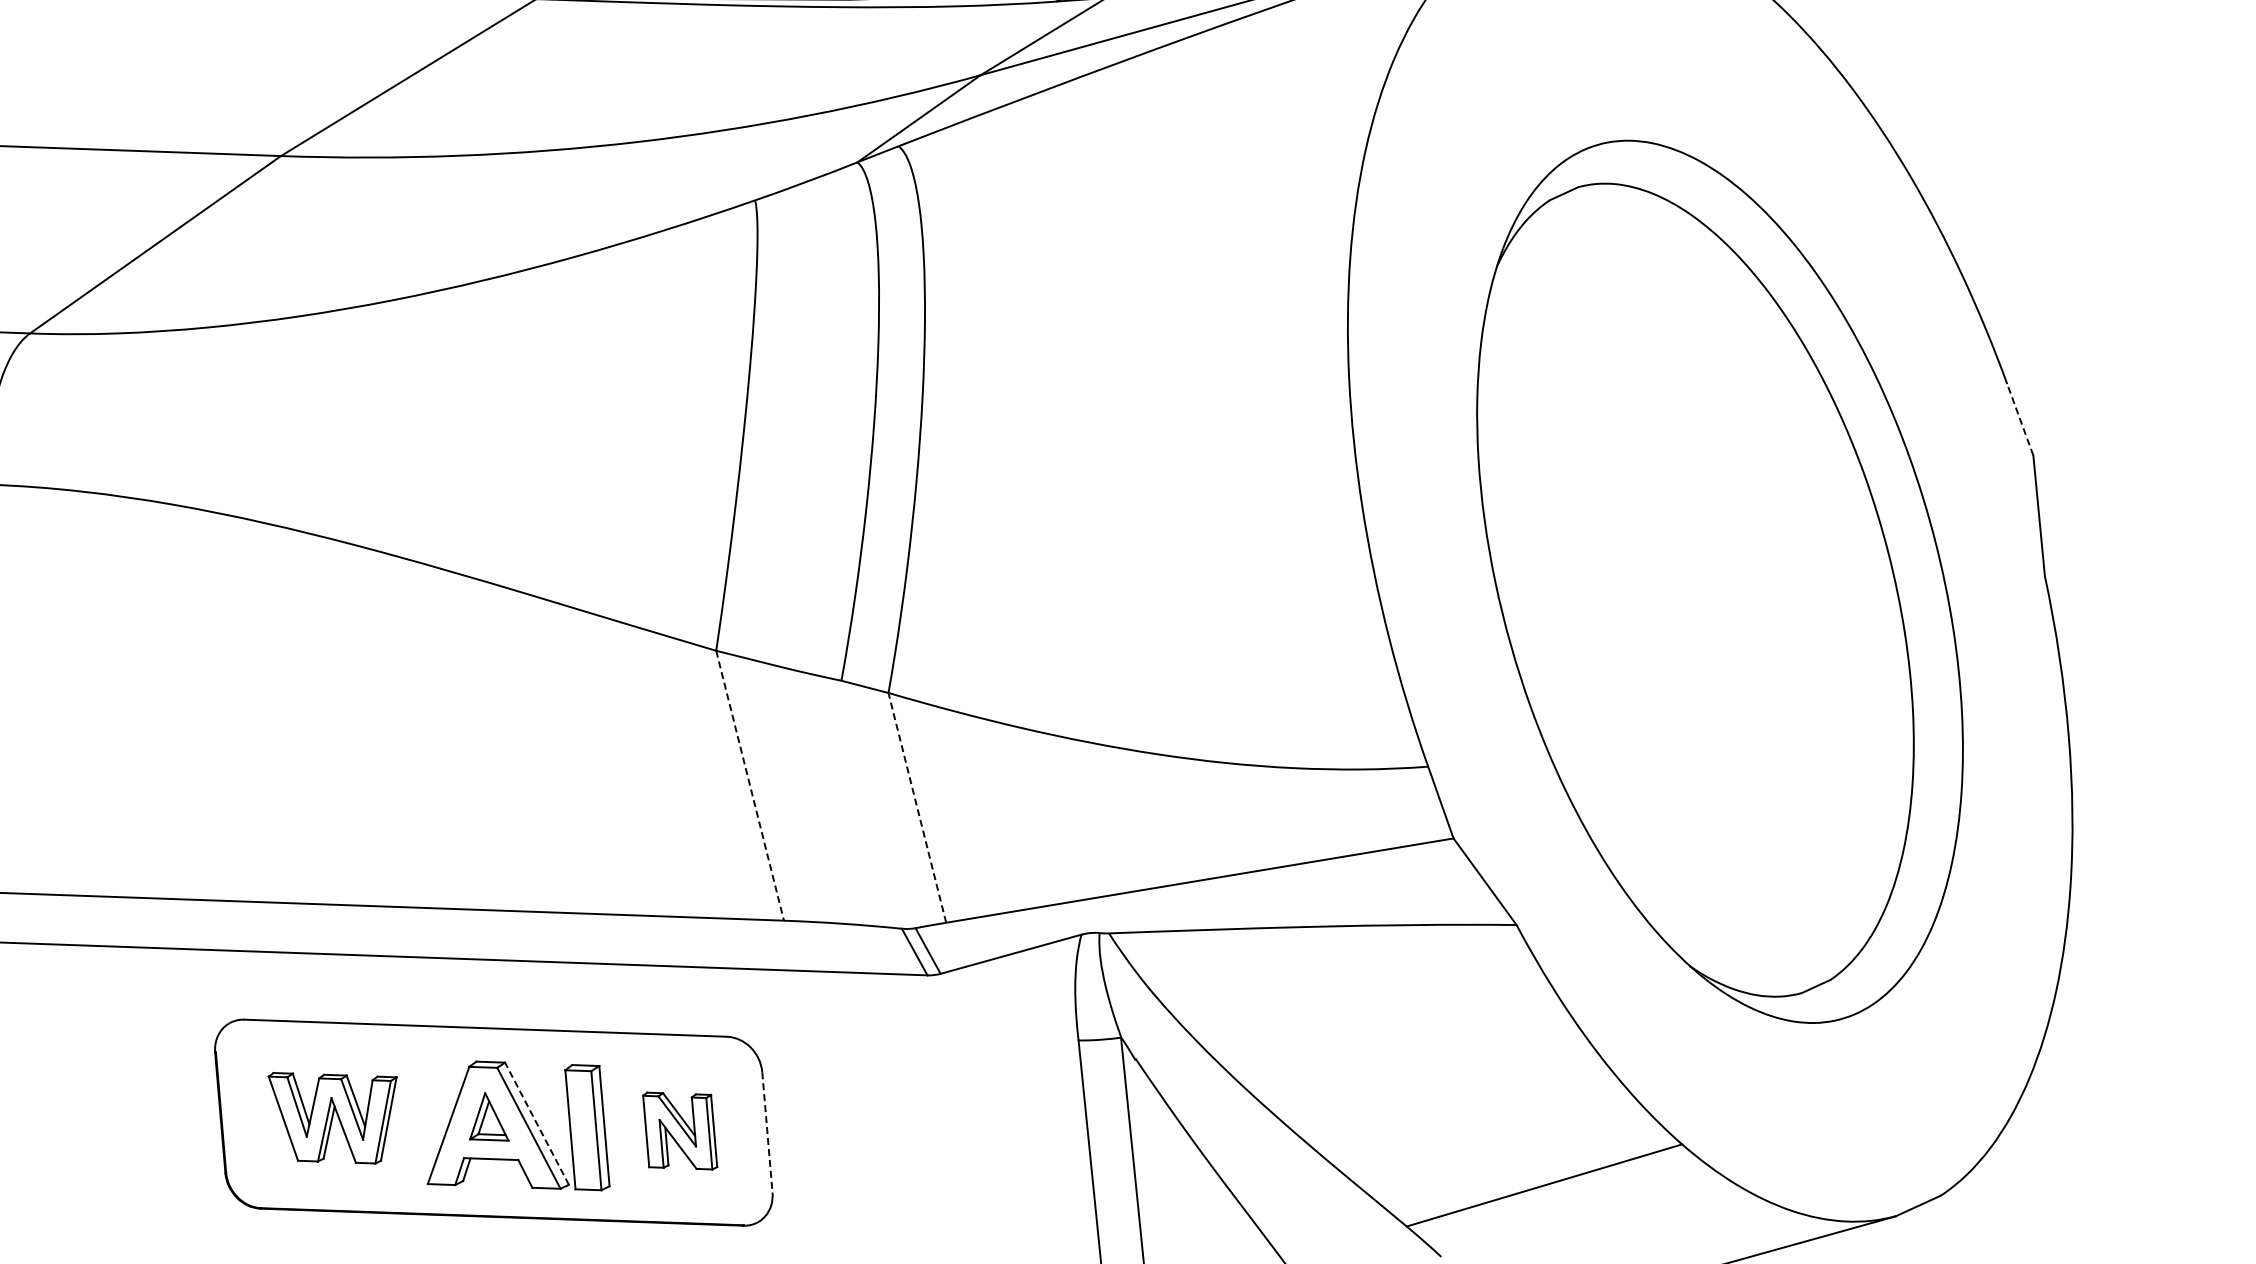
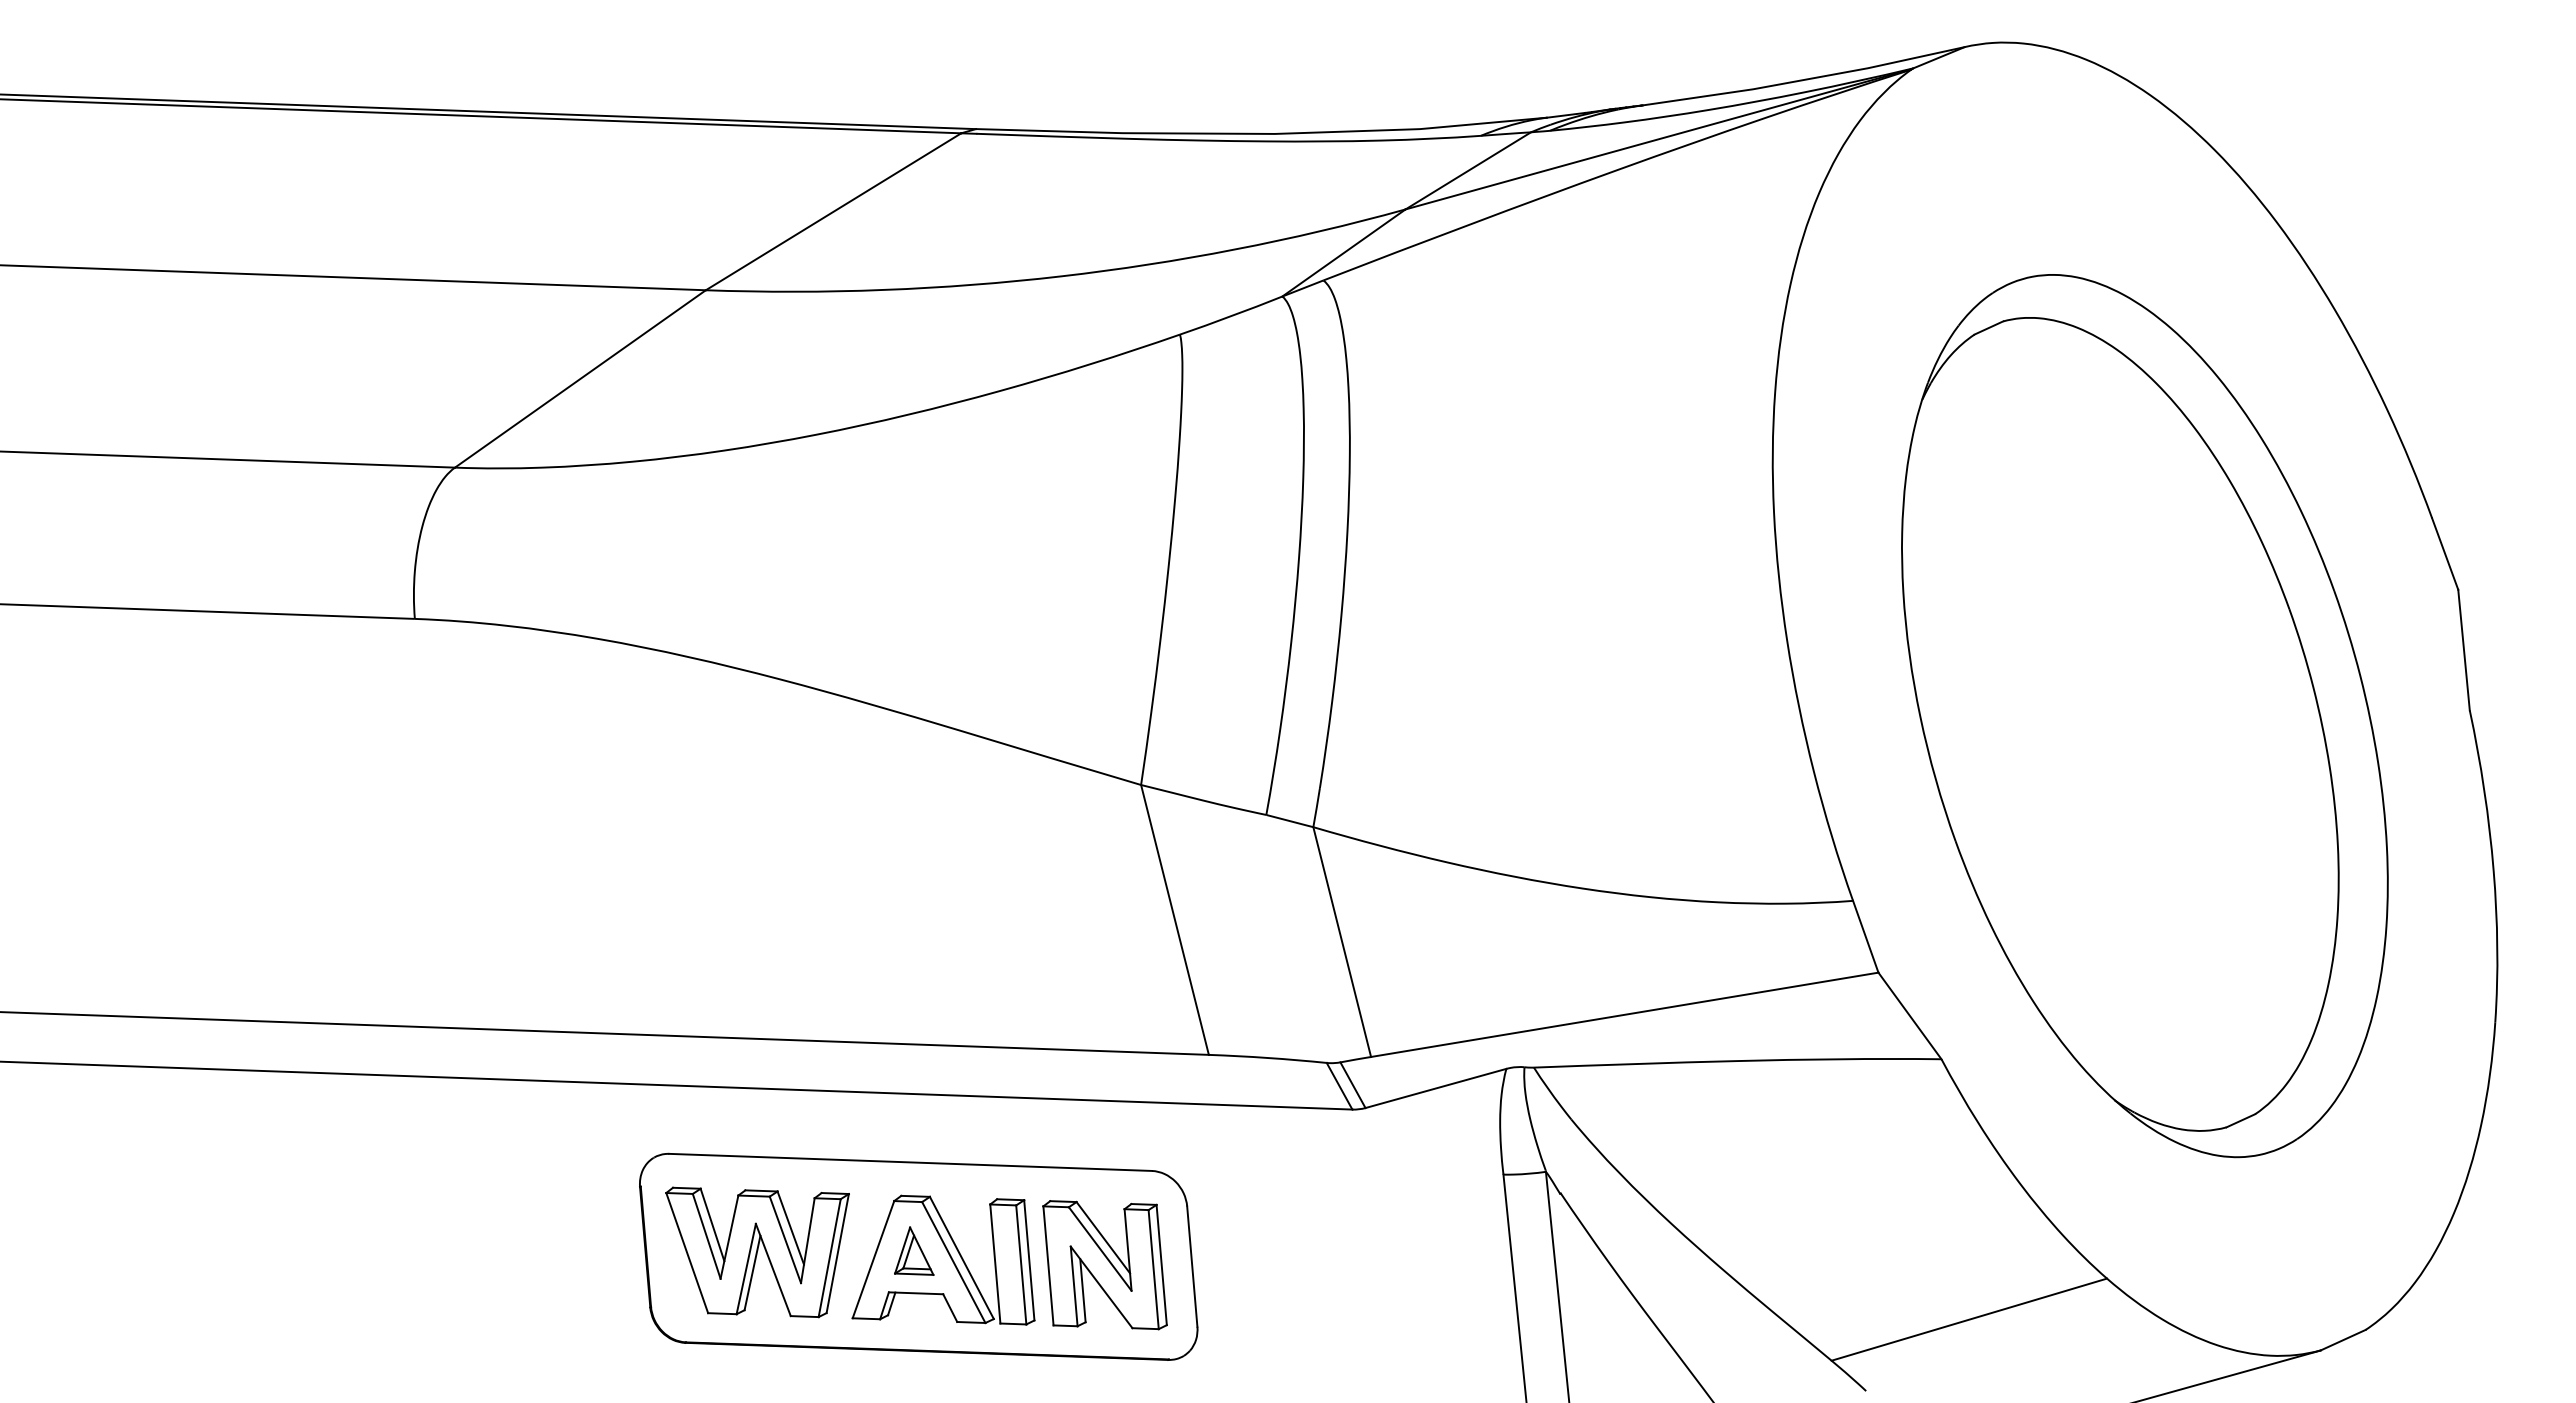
line: (2020, 419) -> (2445, 553), dashed -> solid
line: (750, 786) -> (1175, 920), dashed -> solid
line: (917, 807) -> (1342, 941), dashed -> solid
part: (332, 1118) -> (757, 1252), size x1.43
line: (536, 1123) -> (961, 1257), dashed -> solid
part: (679, 1131) -> (1104, 1265), size x1.67
line: (767, 1133) -> (1192, 1267), dashed -> solid

